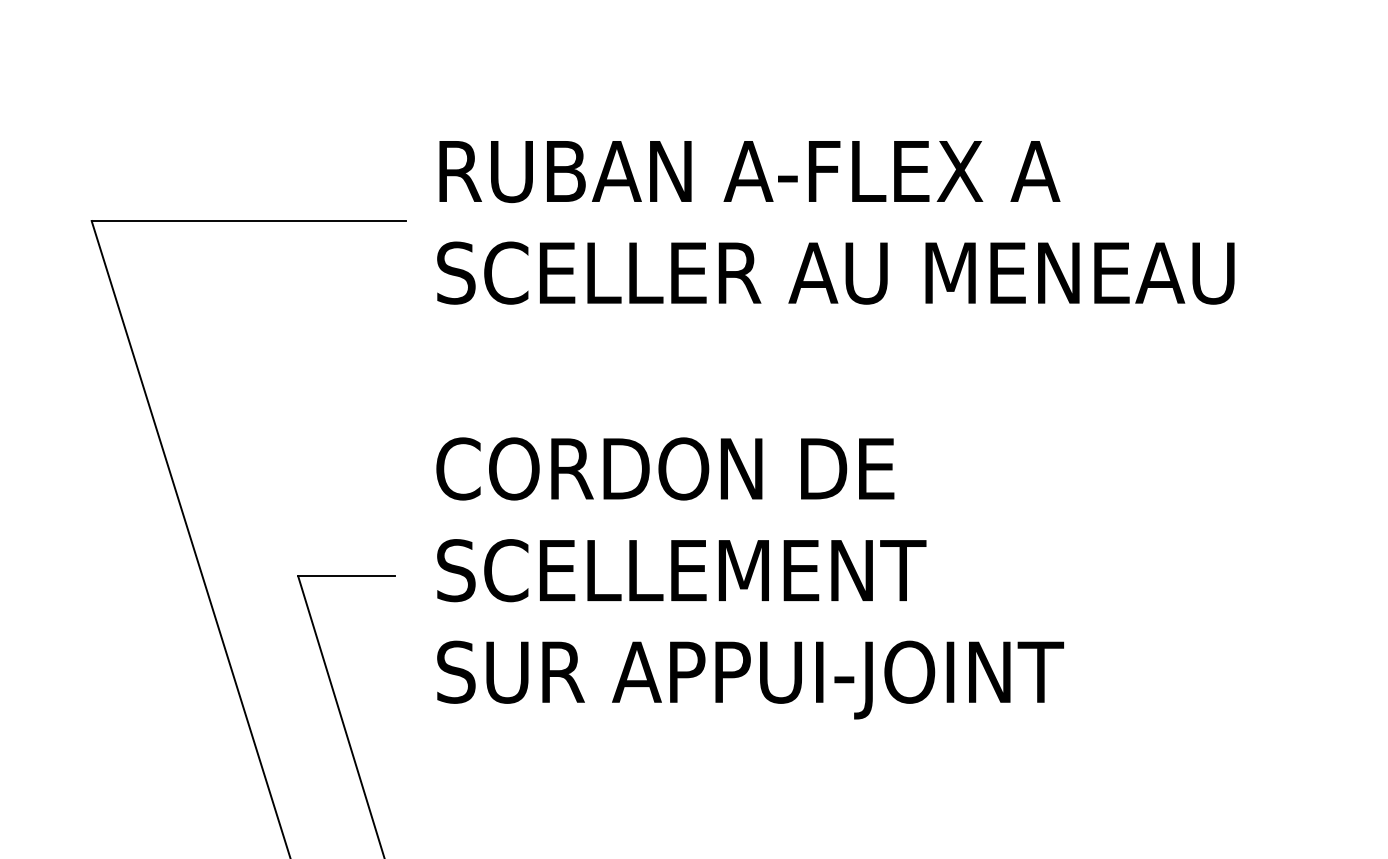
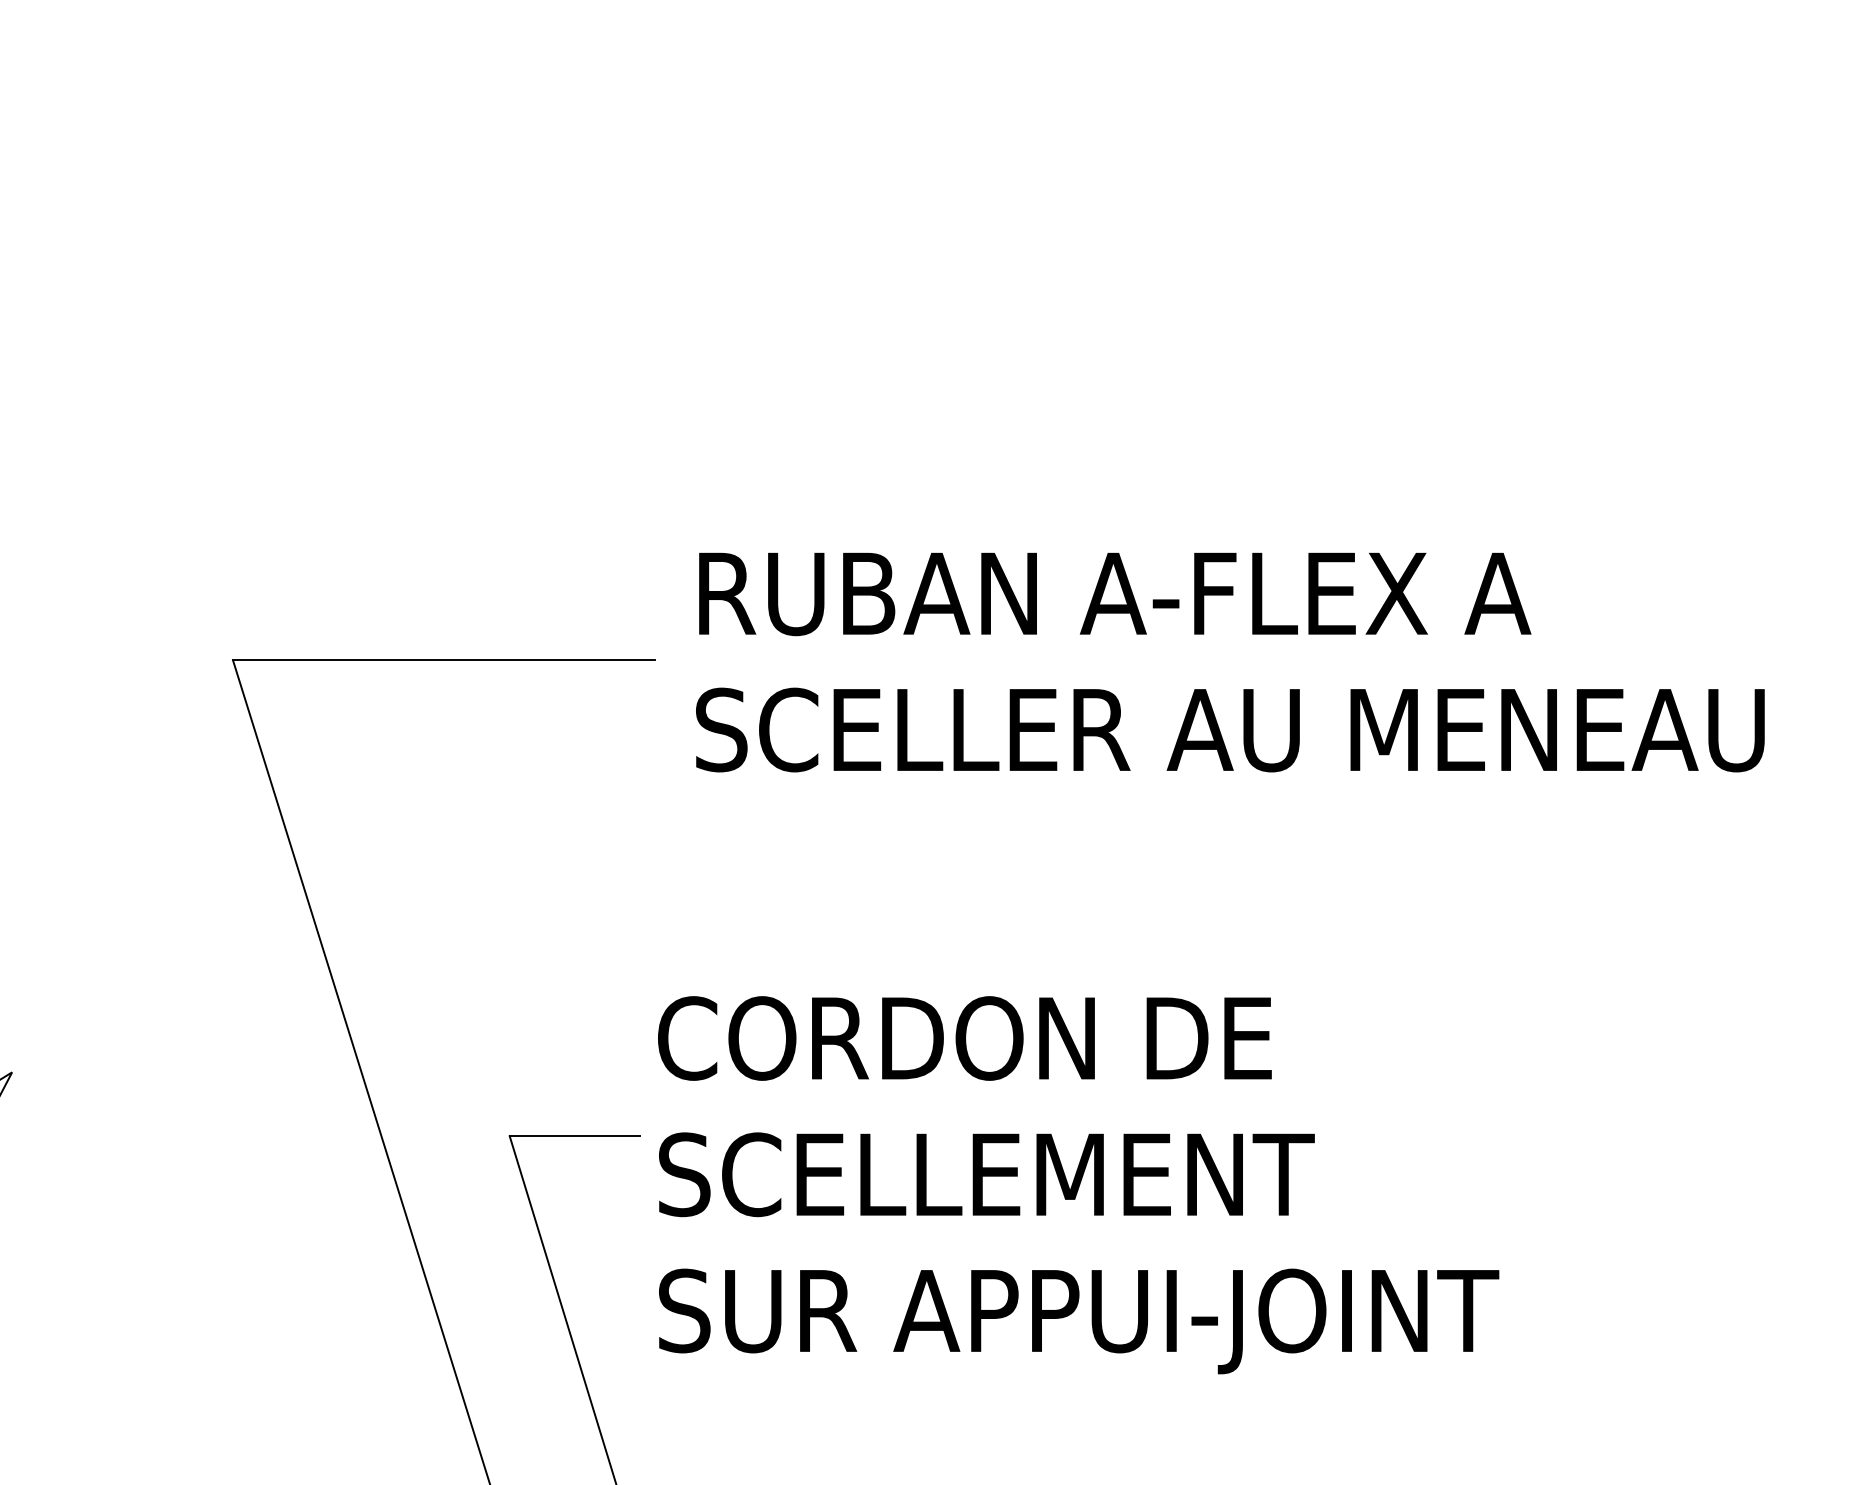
text: (750, 578) -> (1078, 1185), moved

